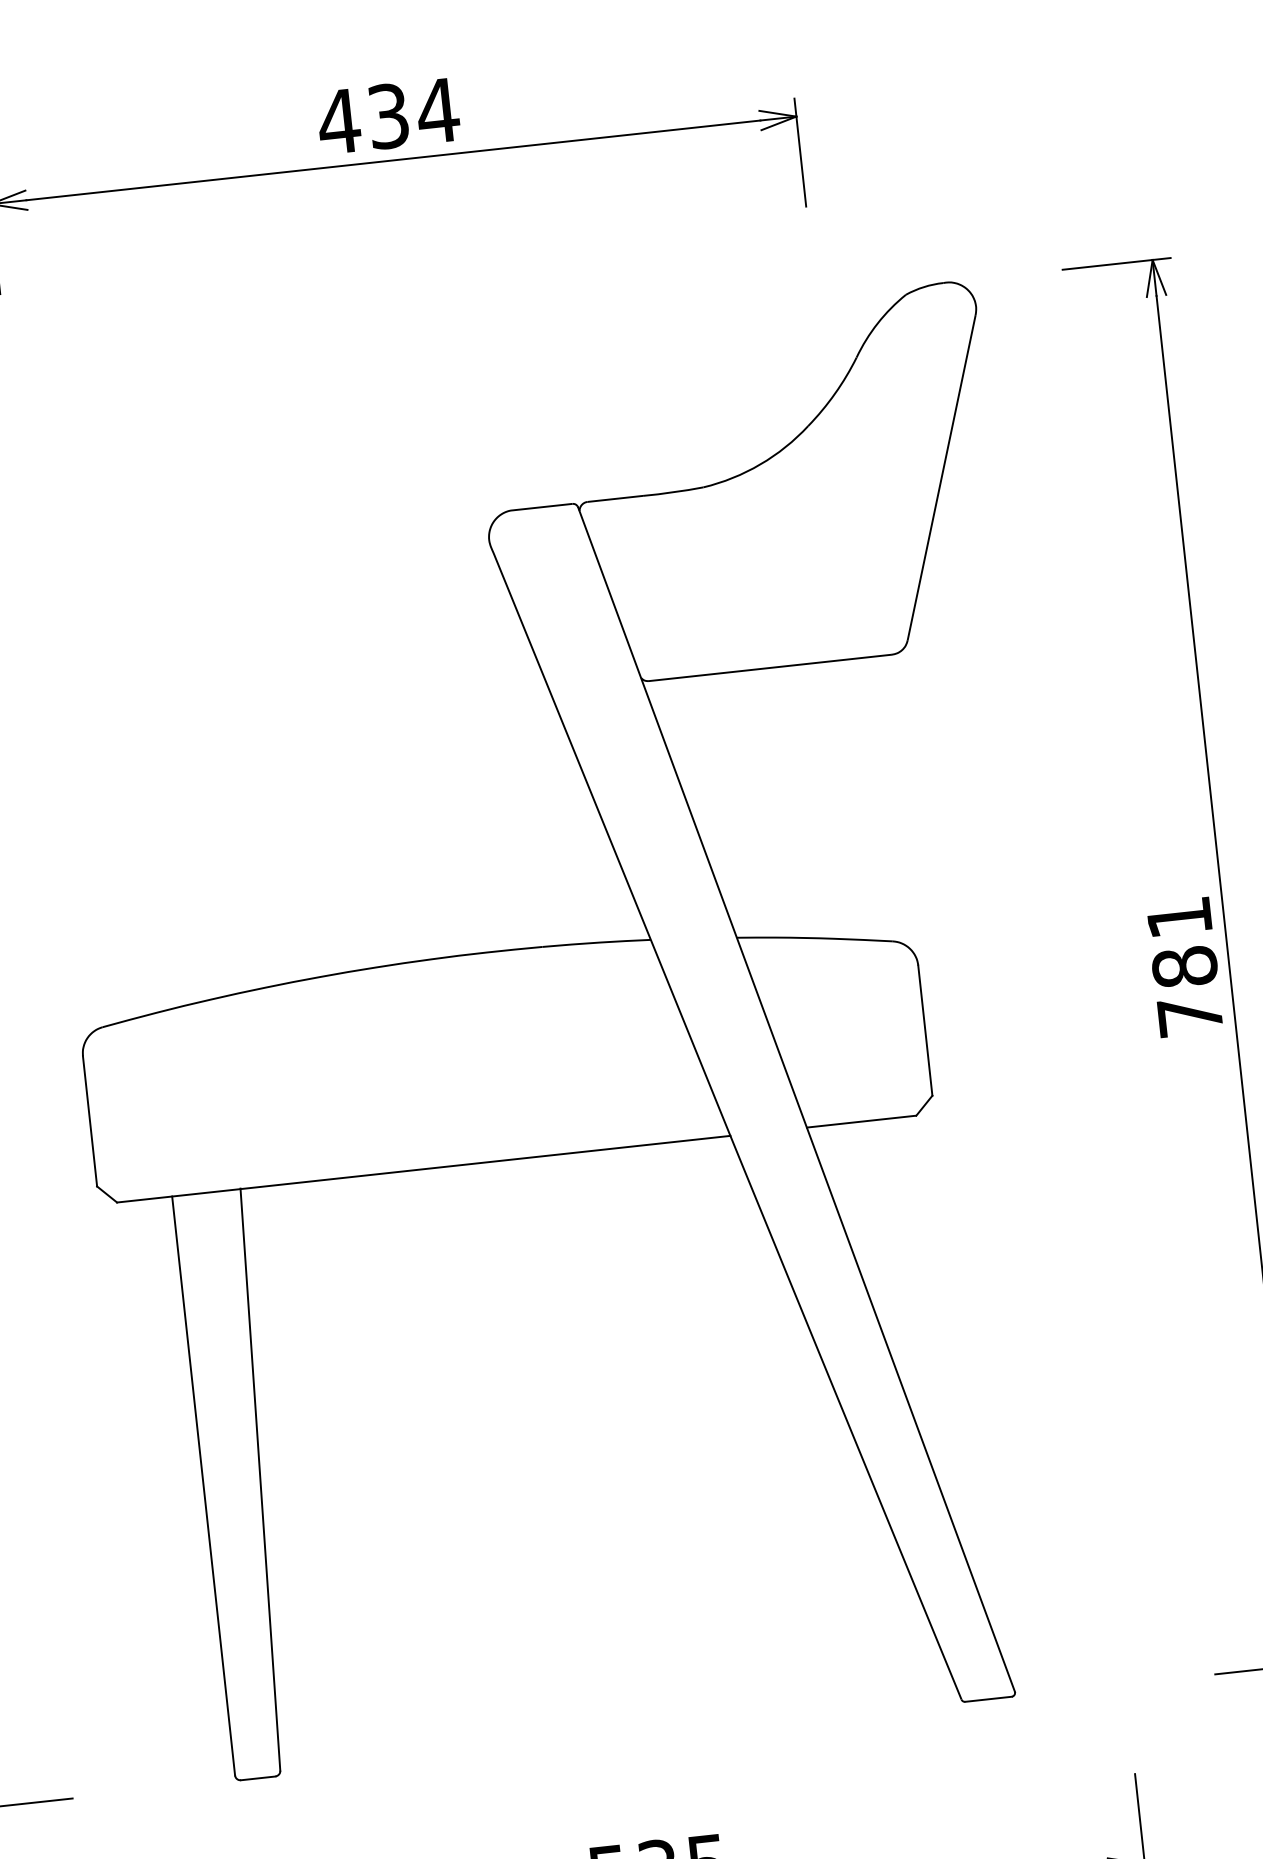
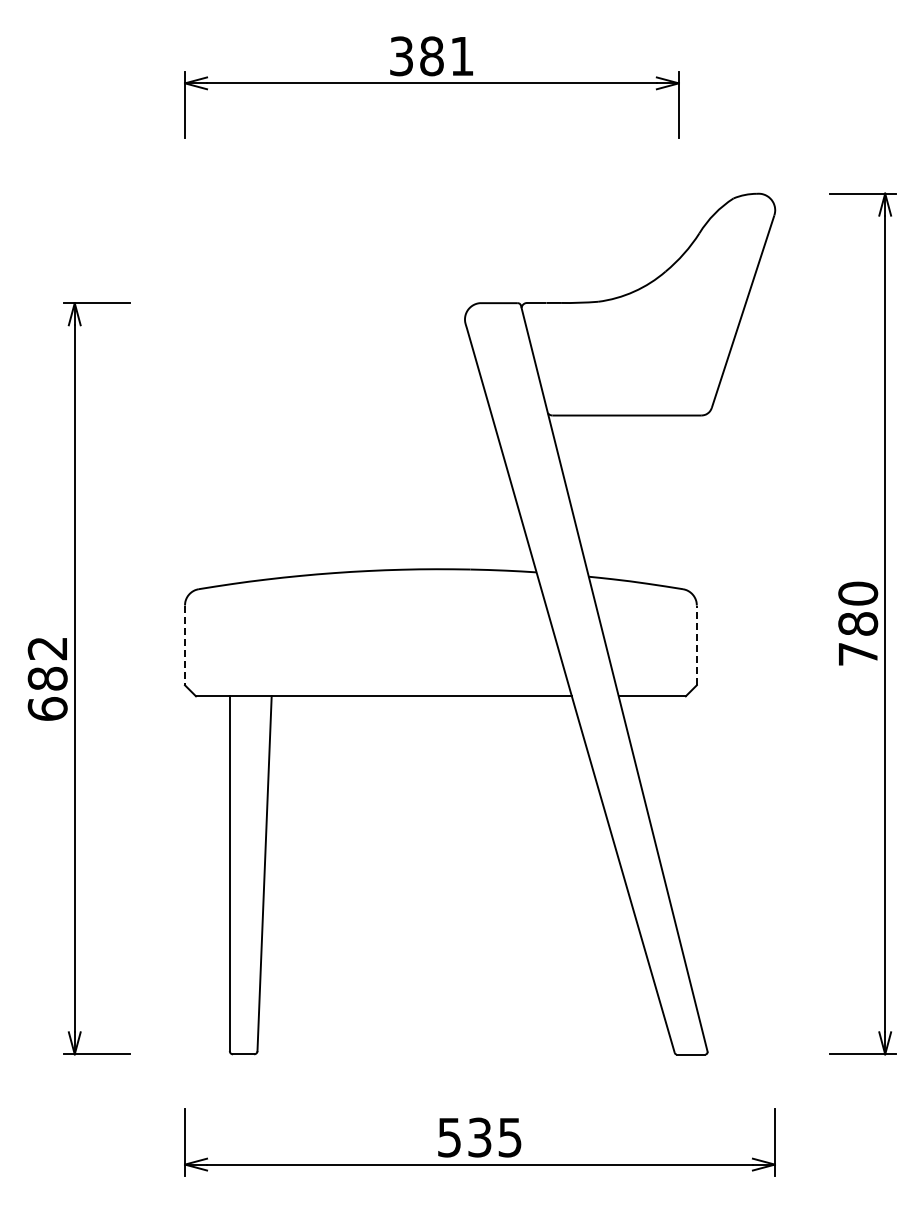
text: (387, 116) -> (431, 56), 434 -> 381
text: (1179, 917) -> (858, 593), 781 -> 780
line: (924, 1030) -> (696, 645), solid -> dashed
line: (89, 1121) -> (184, 645), solid -> dashed

